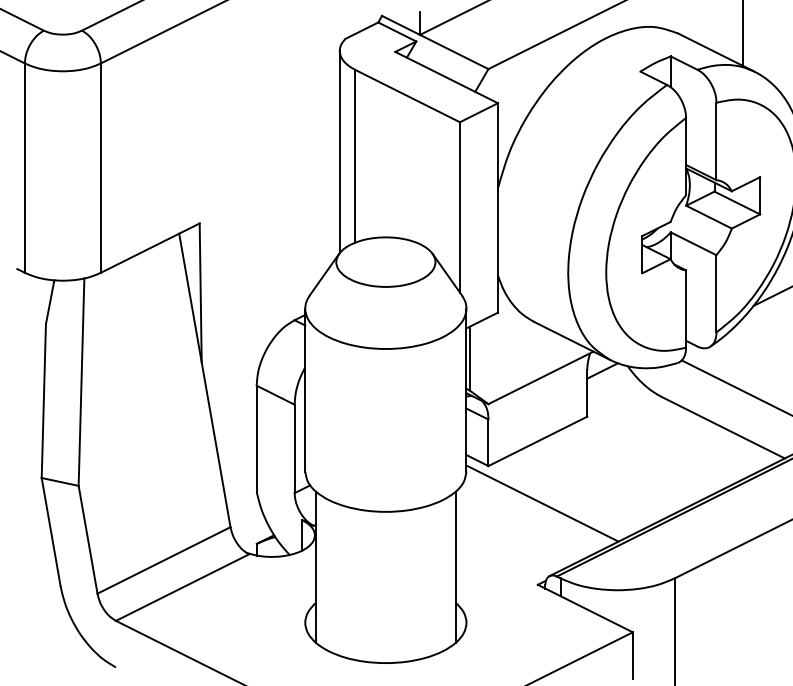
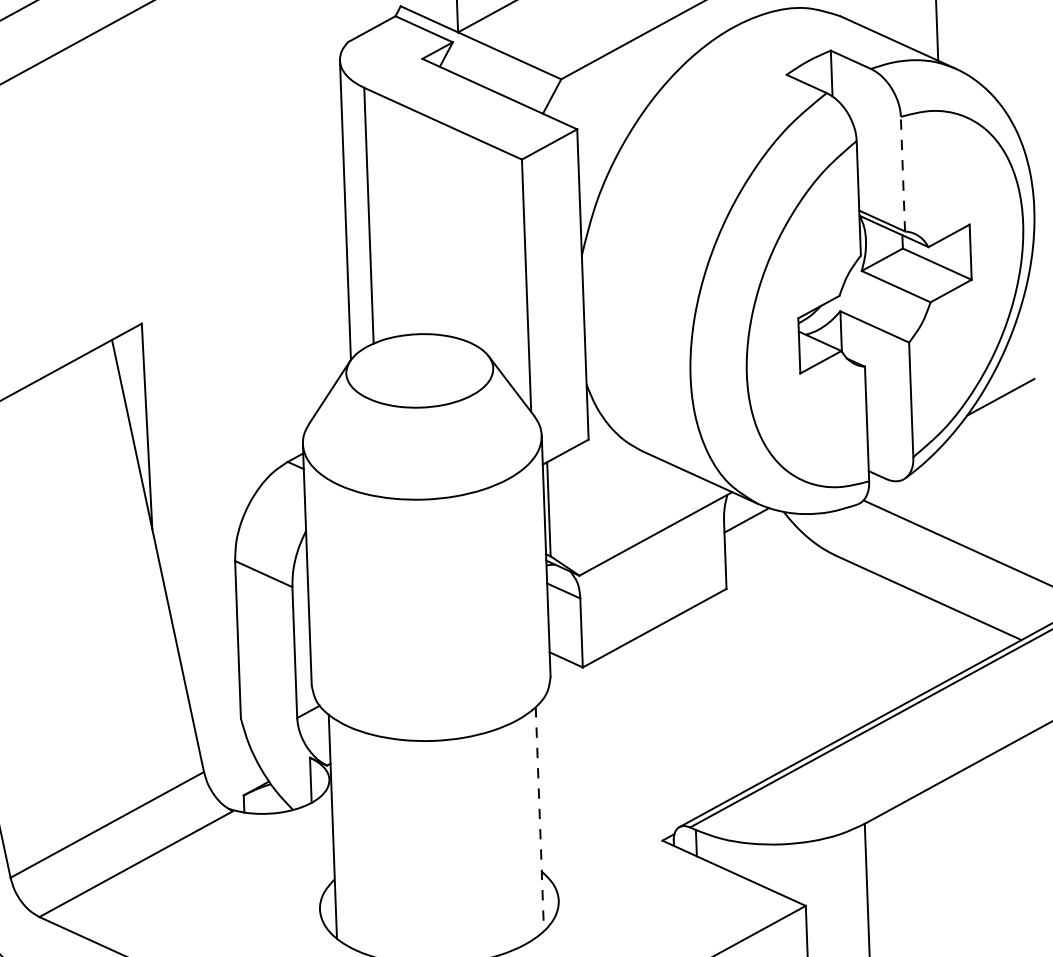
line: (716, 141) -> (903, 174), solid -> dashed
line: (542, 503) -> (664, 719), removed
line: (455, 567) -> (539, 819), solid -> dashed

